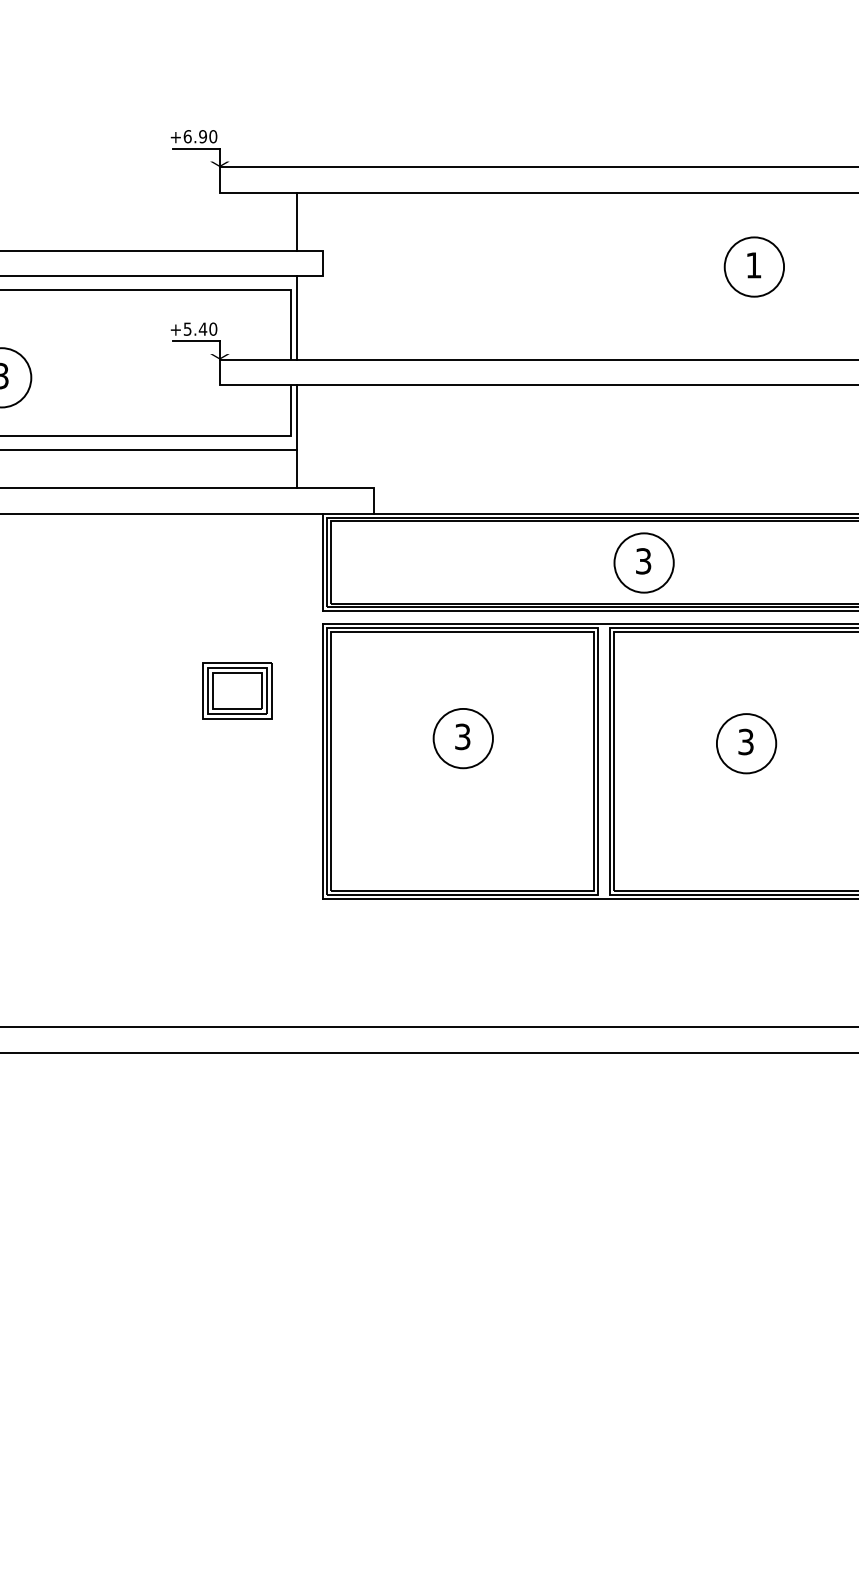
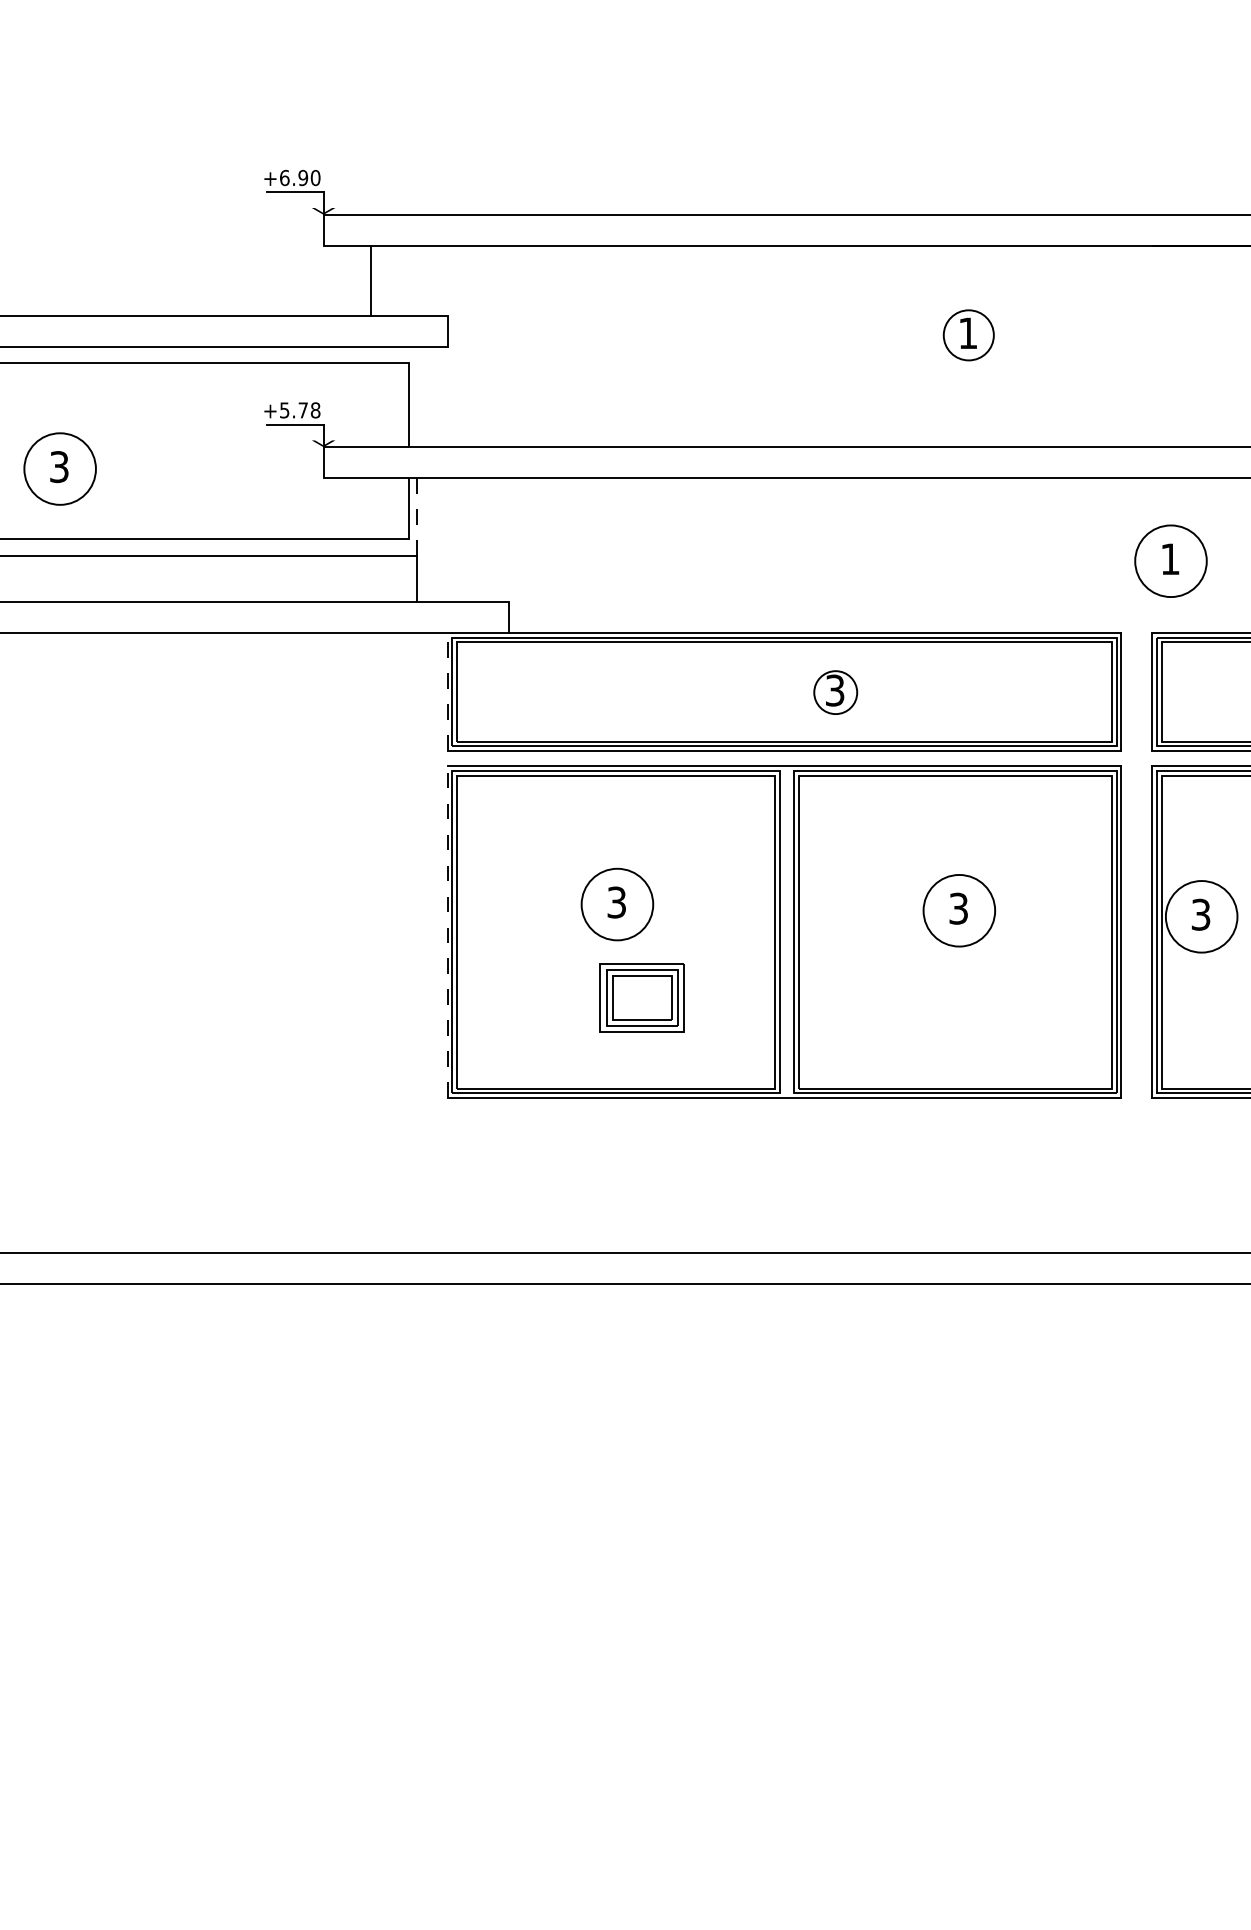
line: (296, 221) -> (370, 280), moved
circle: (754, 267) -> (968, 335), size x0.7
line: (296, 317) -> (416, 396), removed
text: (208, 329) -> (309, 410), +5.40 -> +5.78
line: (296, 417) -> (416, 516), solid -> dashed
line: (322, 562) -> (447, 692), solid -> dashed
circle: (643, 562) -> (835, 692), size x0.6
part: (237, 690) -> (641, 997), moved
line: (322, 761) -> (447, 932), solid -> dashed

